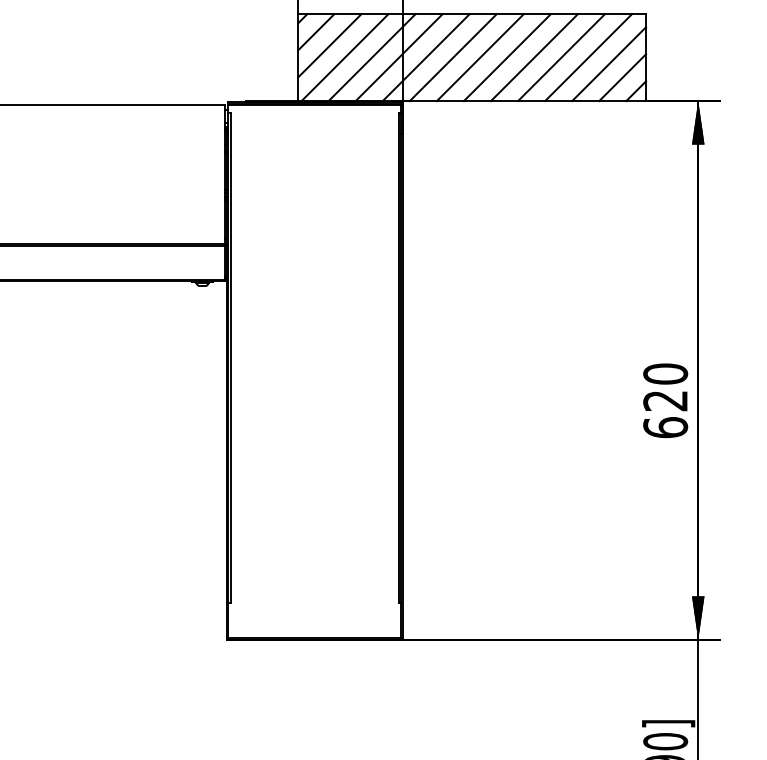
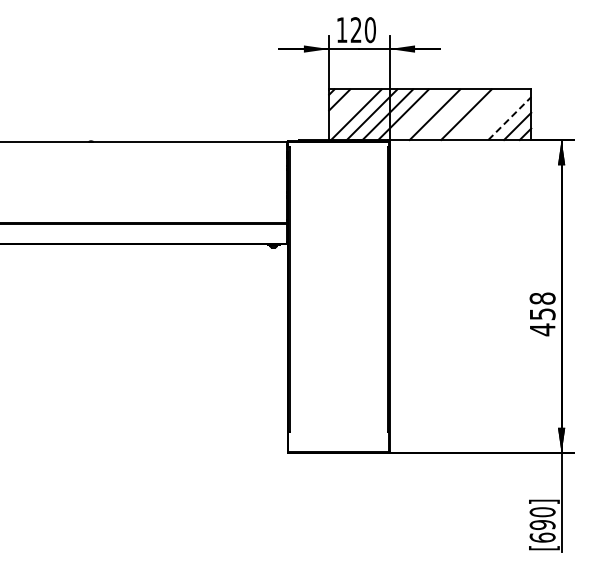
line: (329, 45) -> (347, 107), removed
line: (453, 57) -> (419, 114), removed
line: (507, 57) -> (450, 114), removed
line: (560, 57) -> (481, 114), removed
line: (587, 57) -> (497, 114), removed
line: (610, 64) -> (510, 118), solid -> dashed
text: (665, 401) -> (542, 314), 620 -> 458

